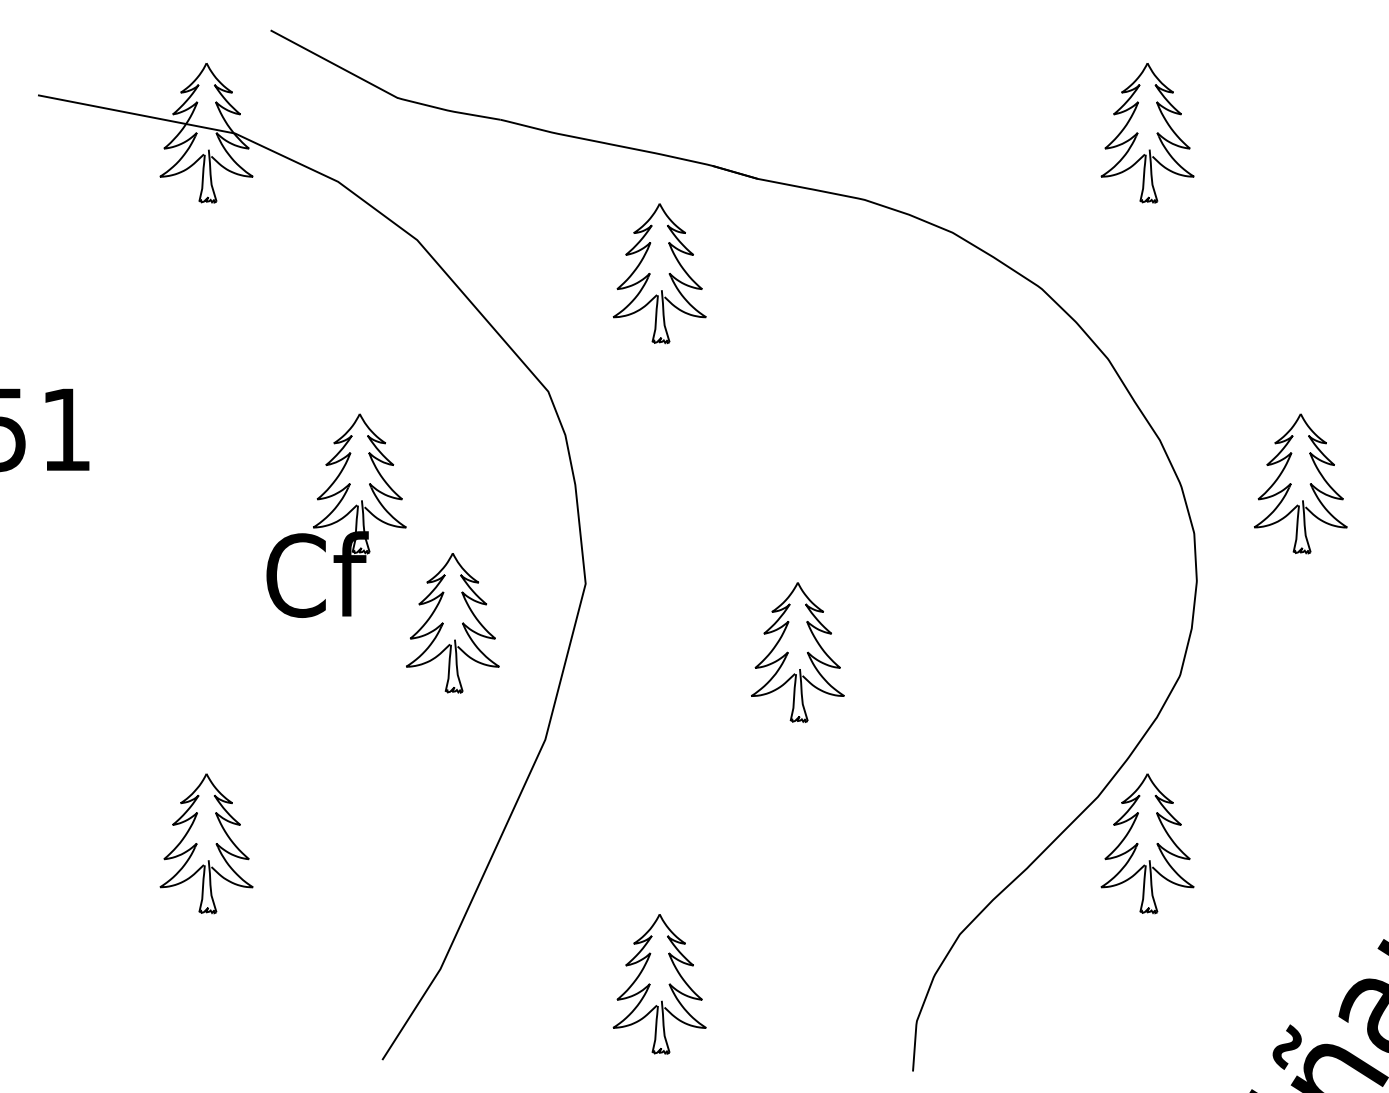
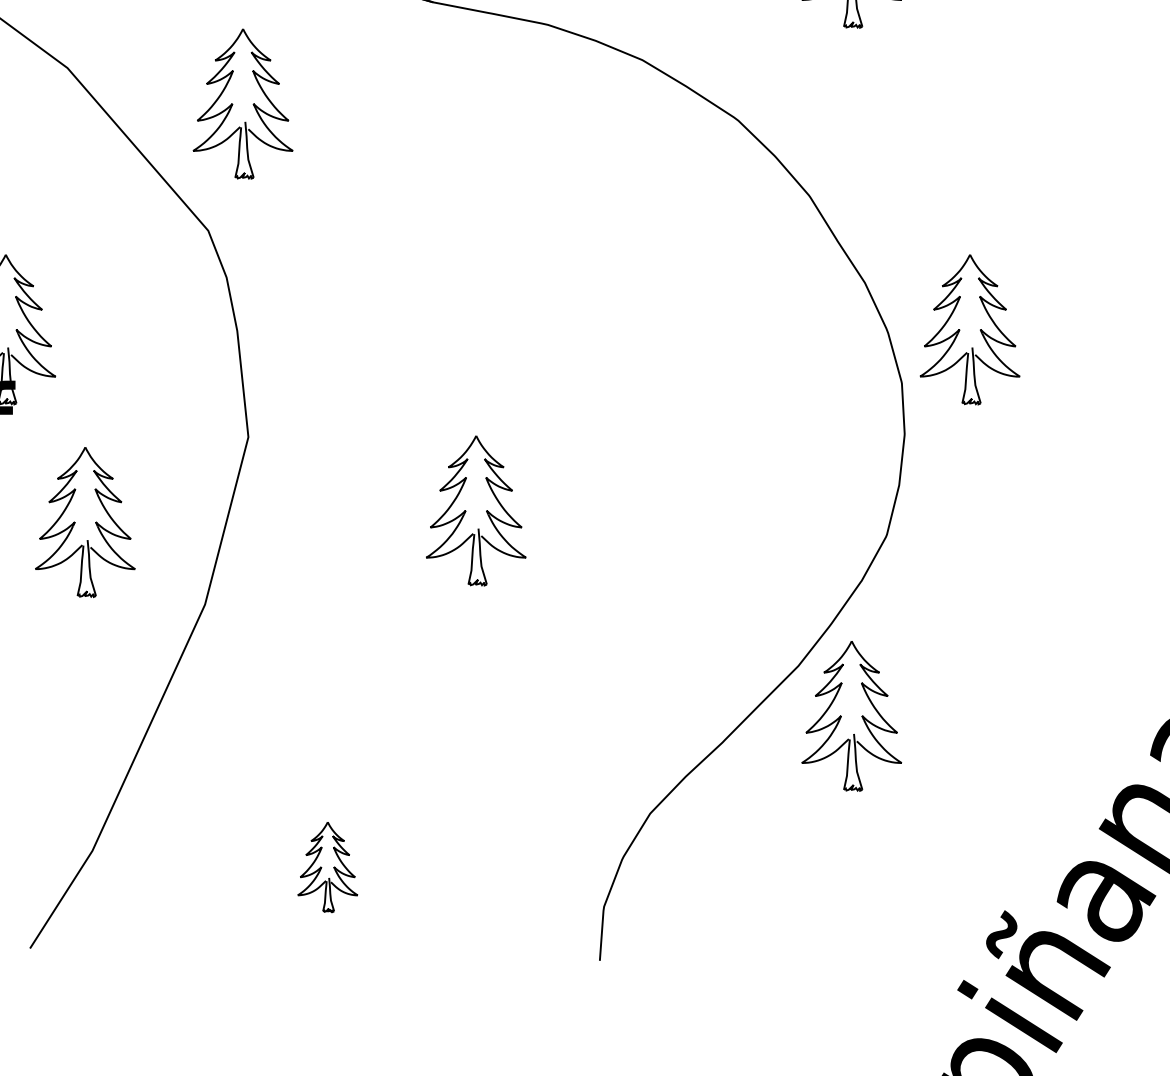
part: (659, 273) -> (242, 103), moved
part: (1300, 483) -> (969, 329), moved
part: (452, 623) -> (84, 522), moved
part: (659, 984) -> (327, 867), size x0.6

